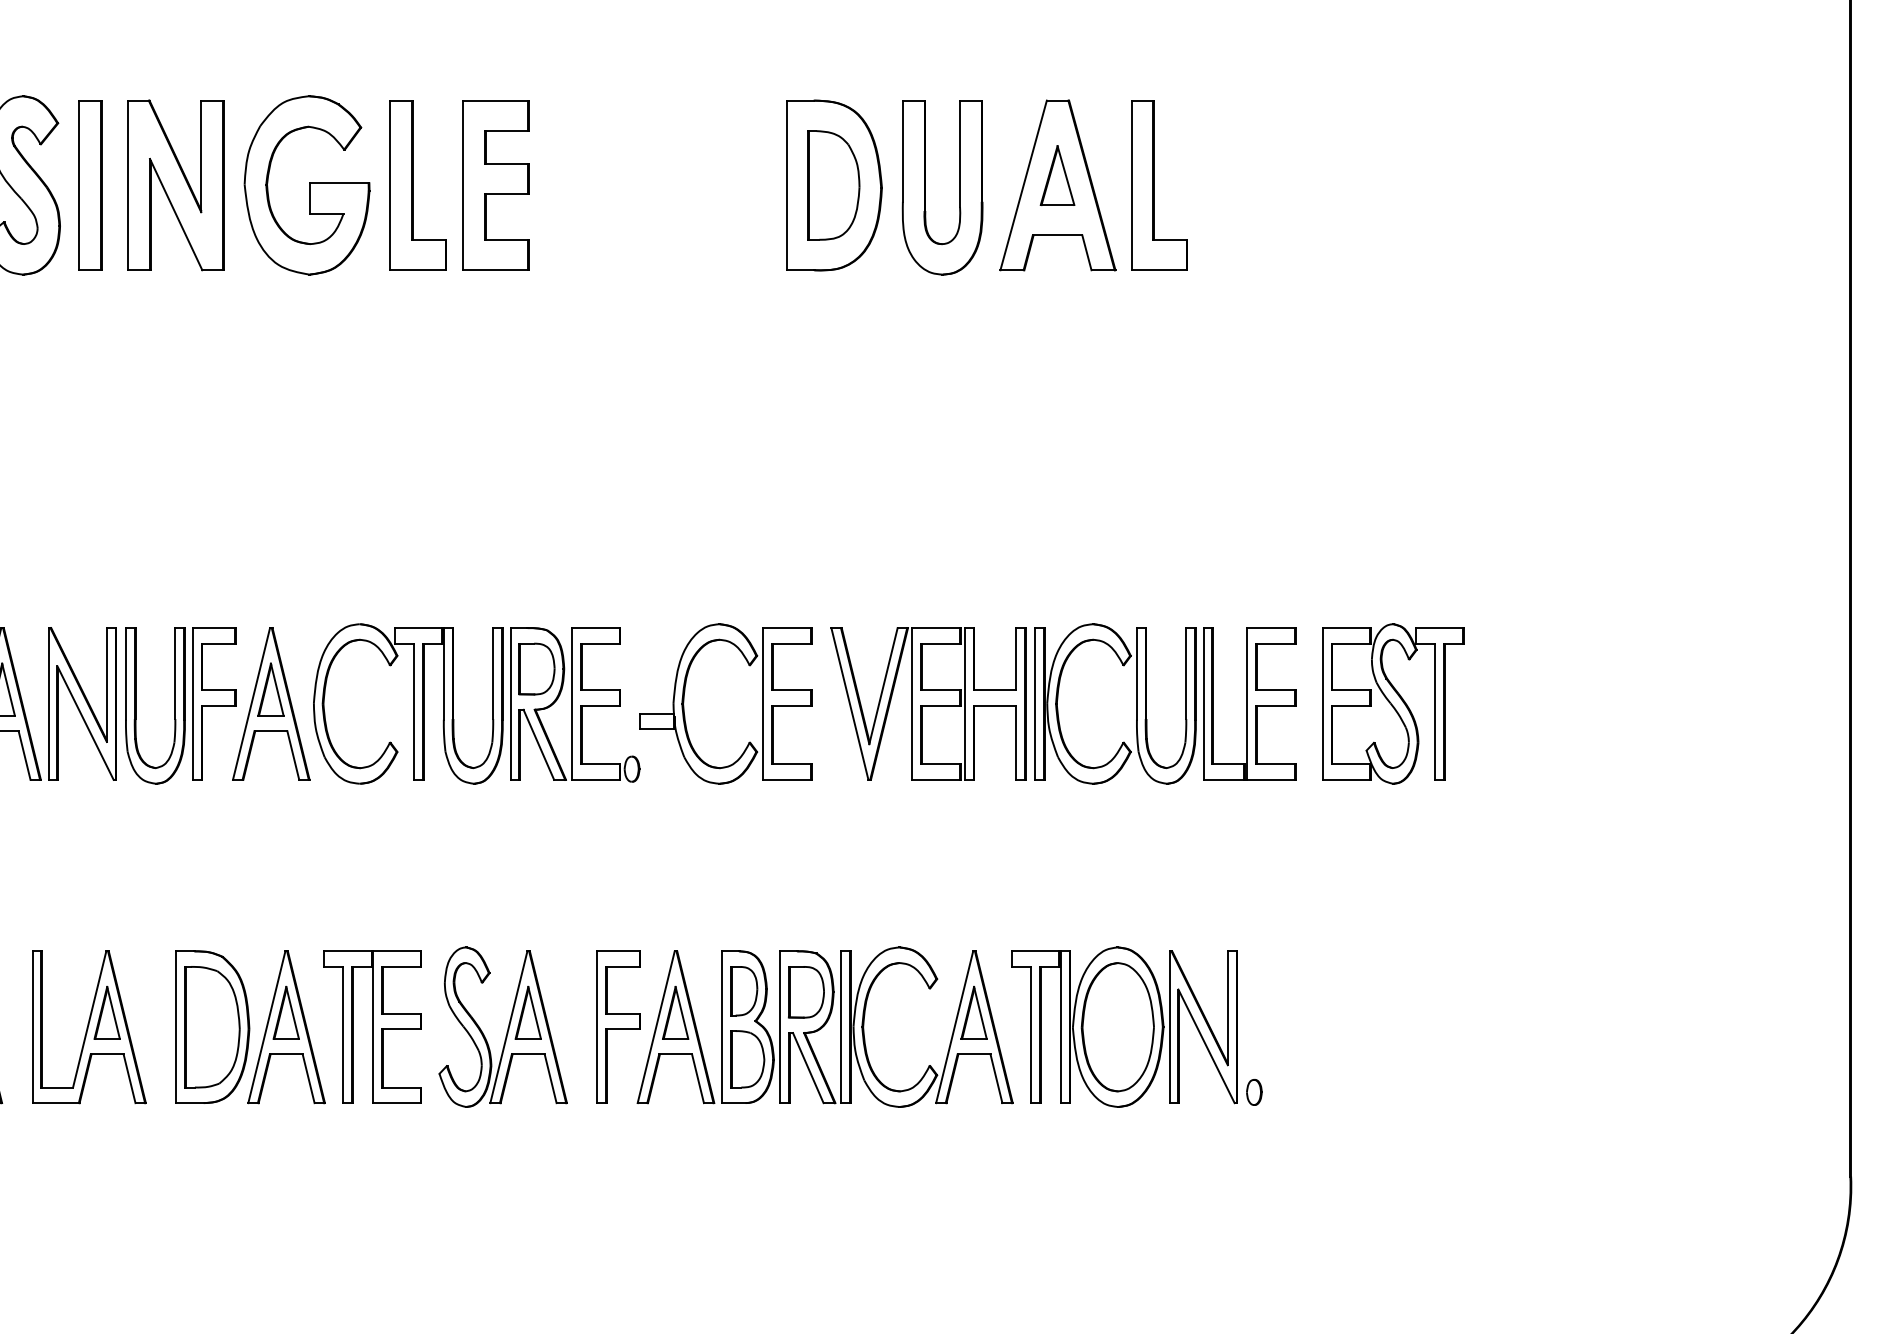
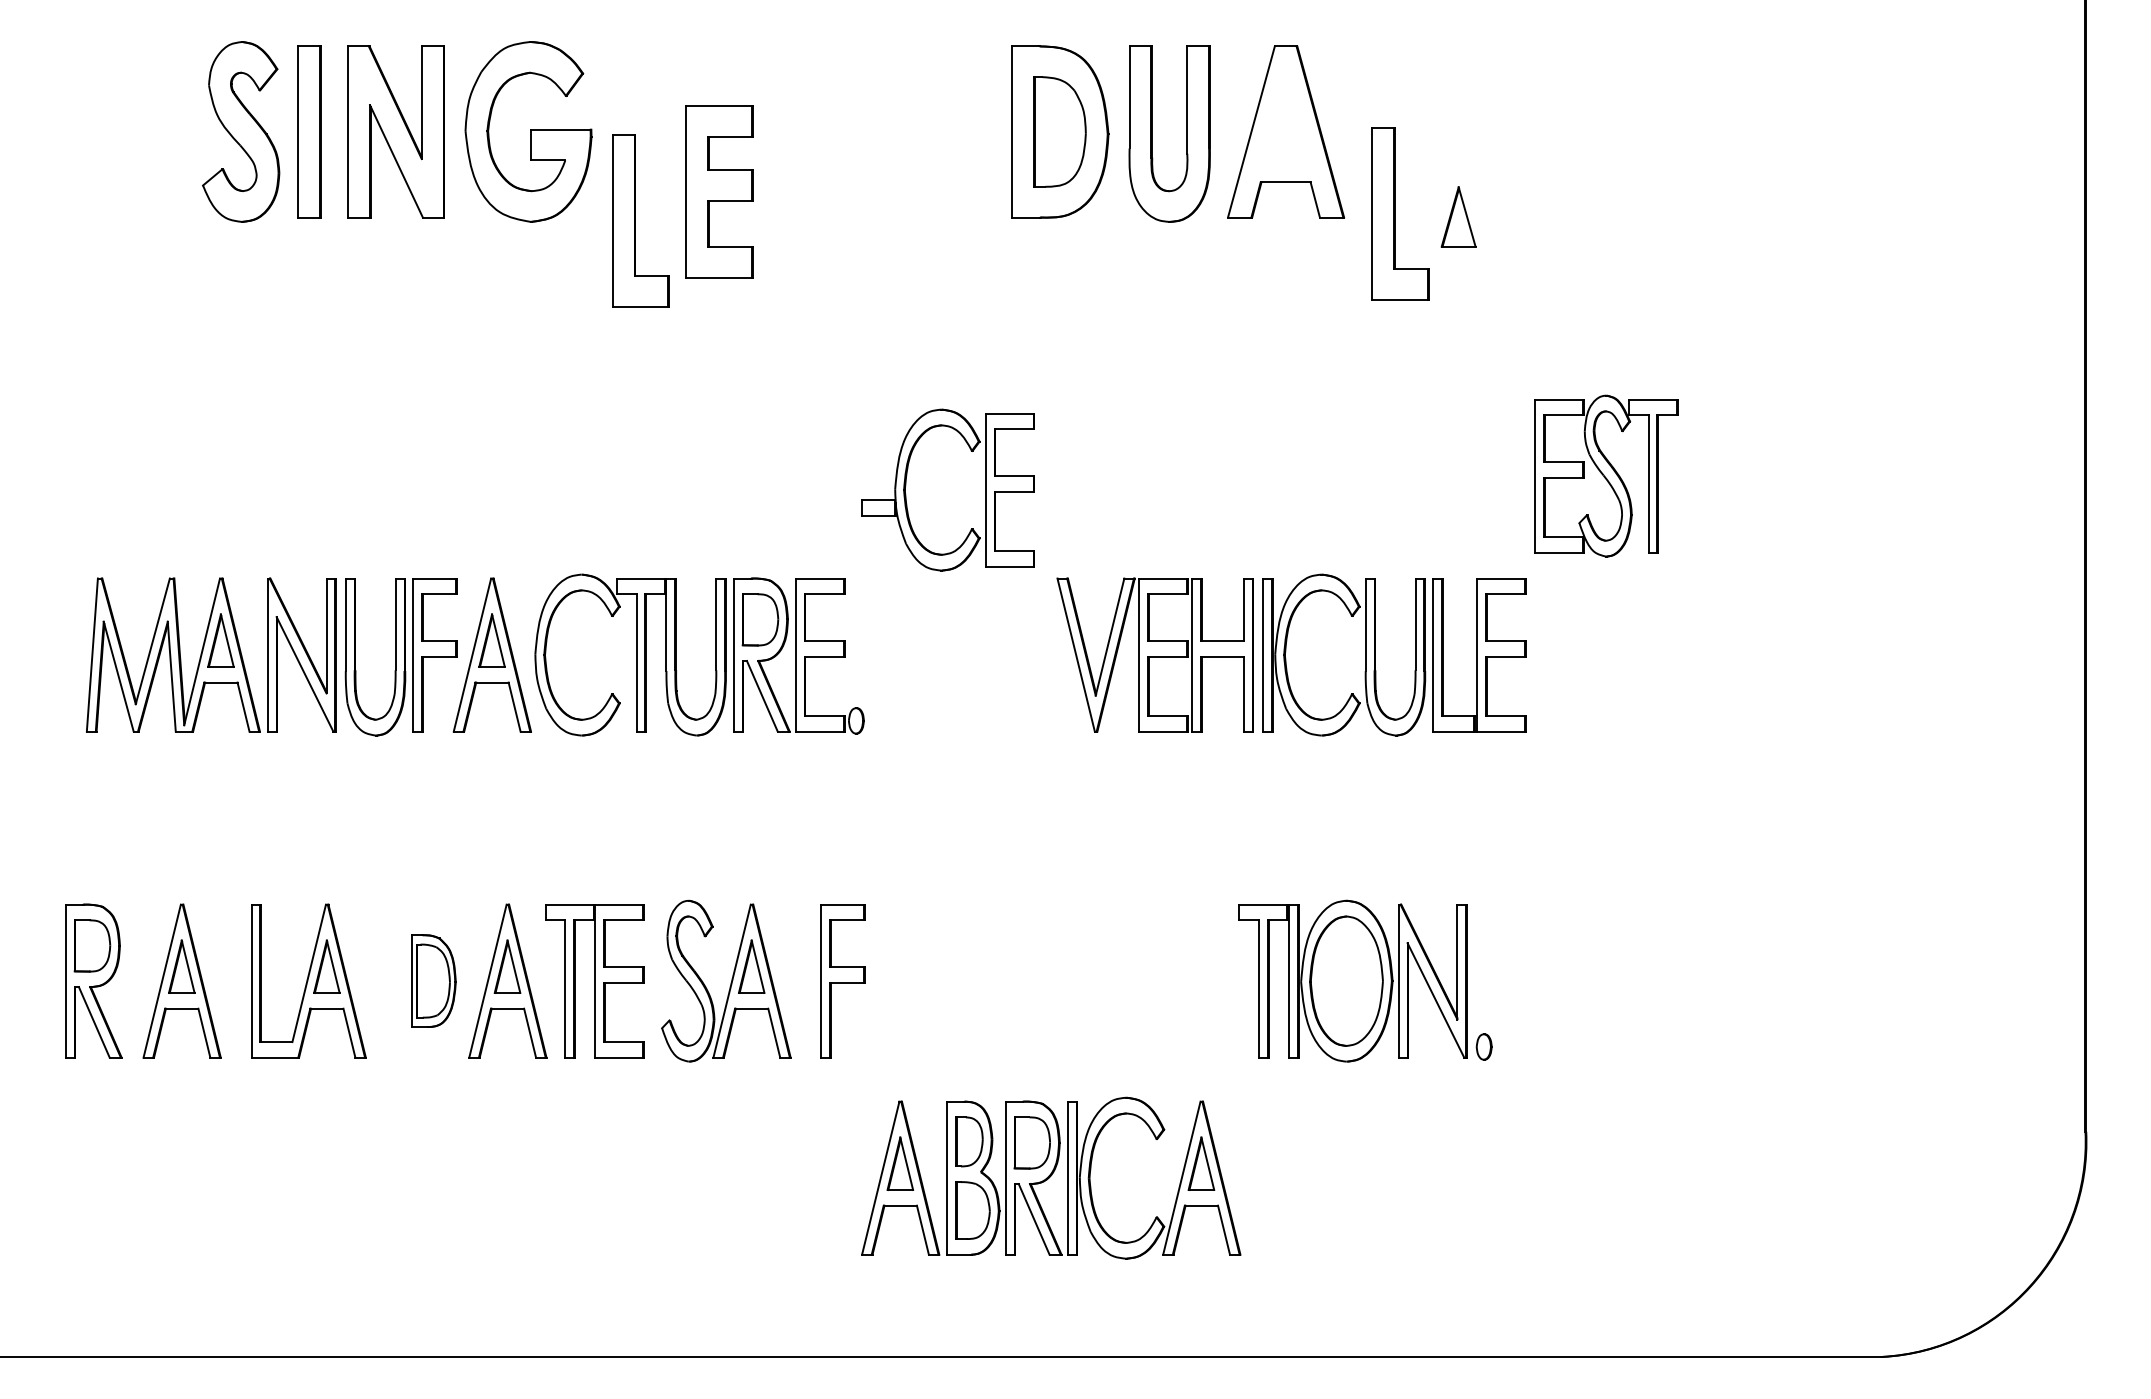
part: (1057, 175) -> (1458, 216), moved
part: (418, 184) -> (640, 220), moved
part: (496, 184) -> (719, 191), moved
part: (1159, 184) -> (1400, 213), moved
part: (763, 703) -> (985, 489), moved
part: (1393, 703) -> (1606, 475), moved
part: (212, 1026) -> (433, 980), size x0.6
part: (825, 1026) -> (1051, 1177), moved

